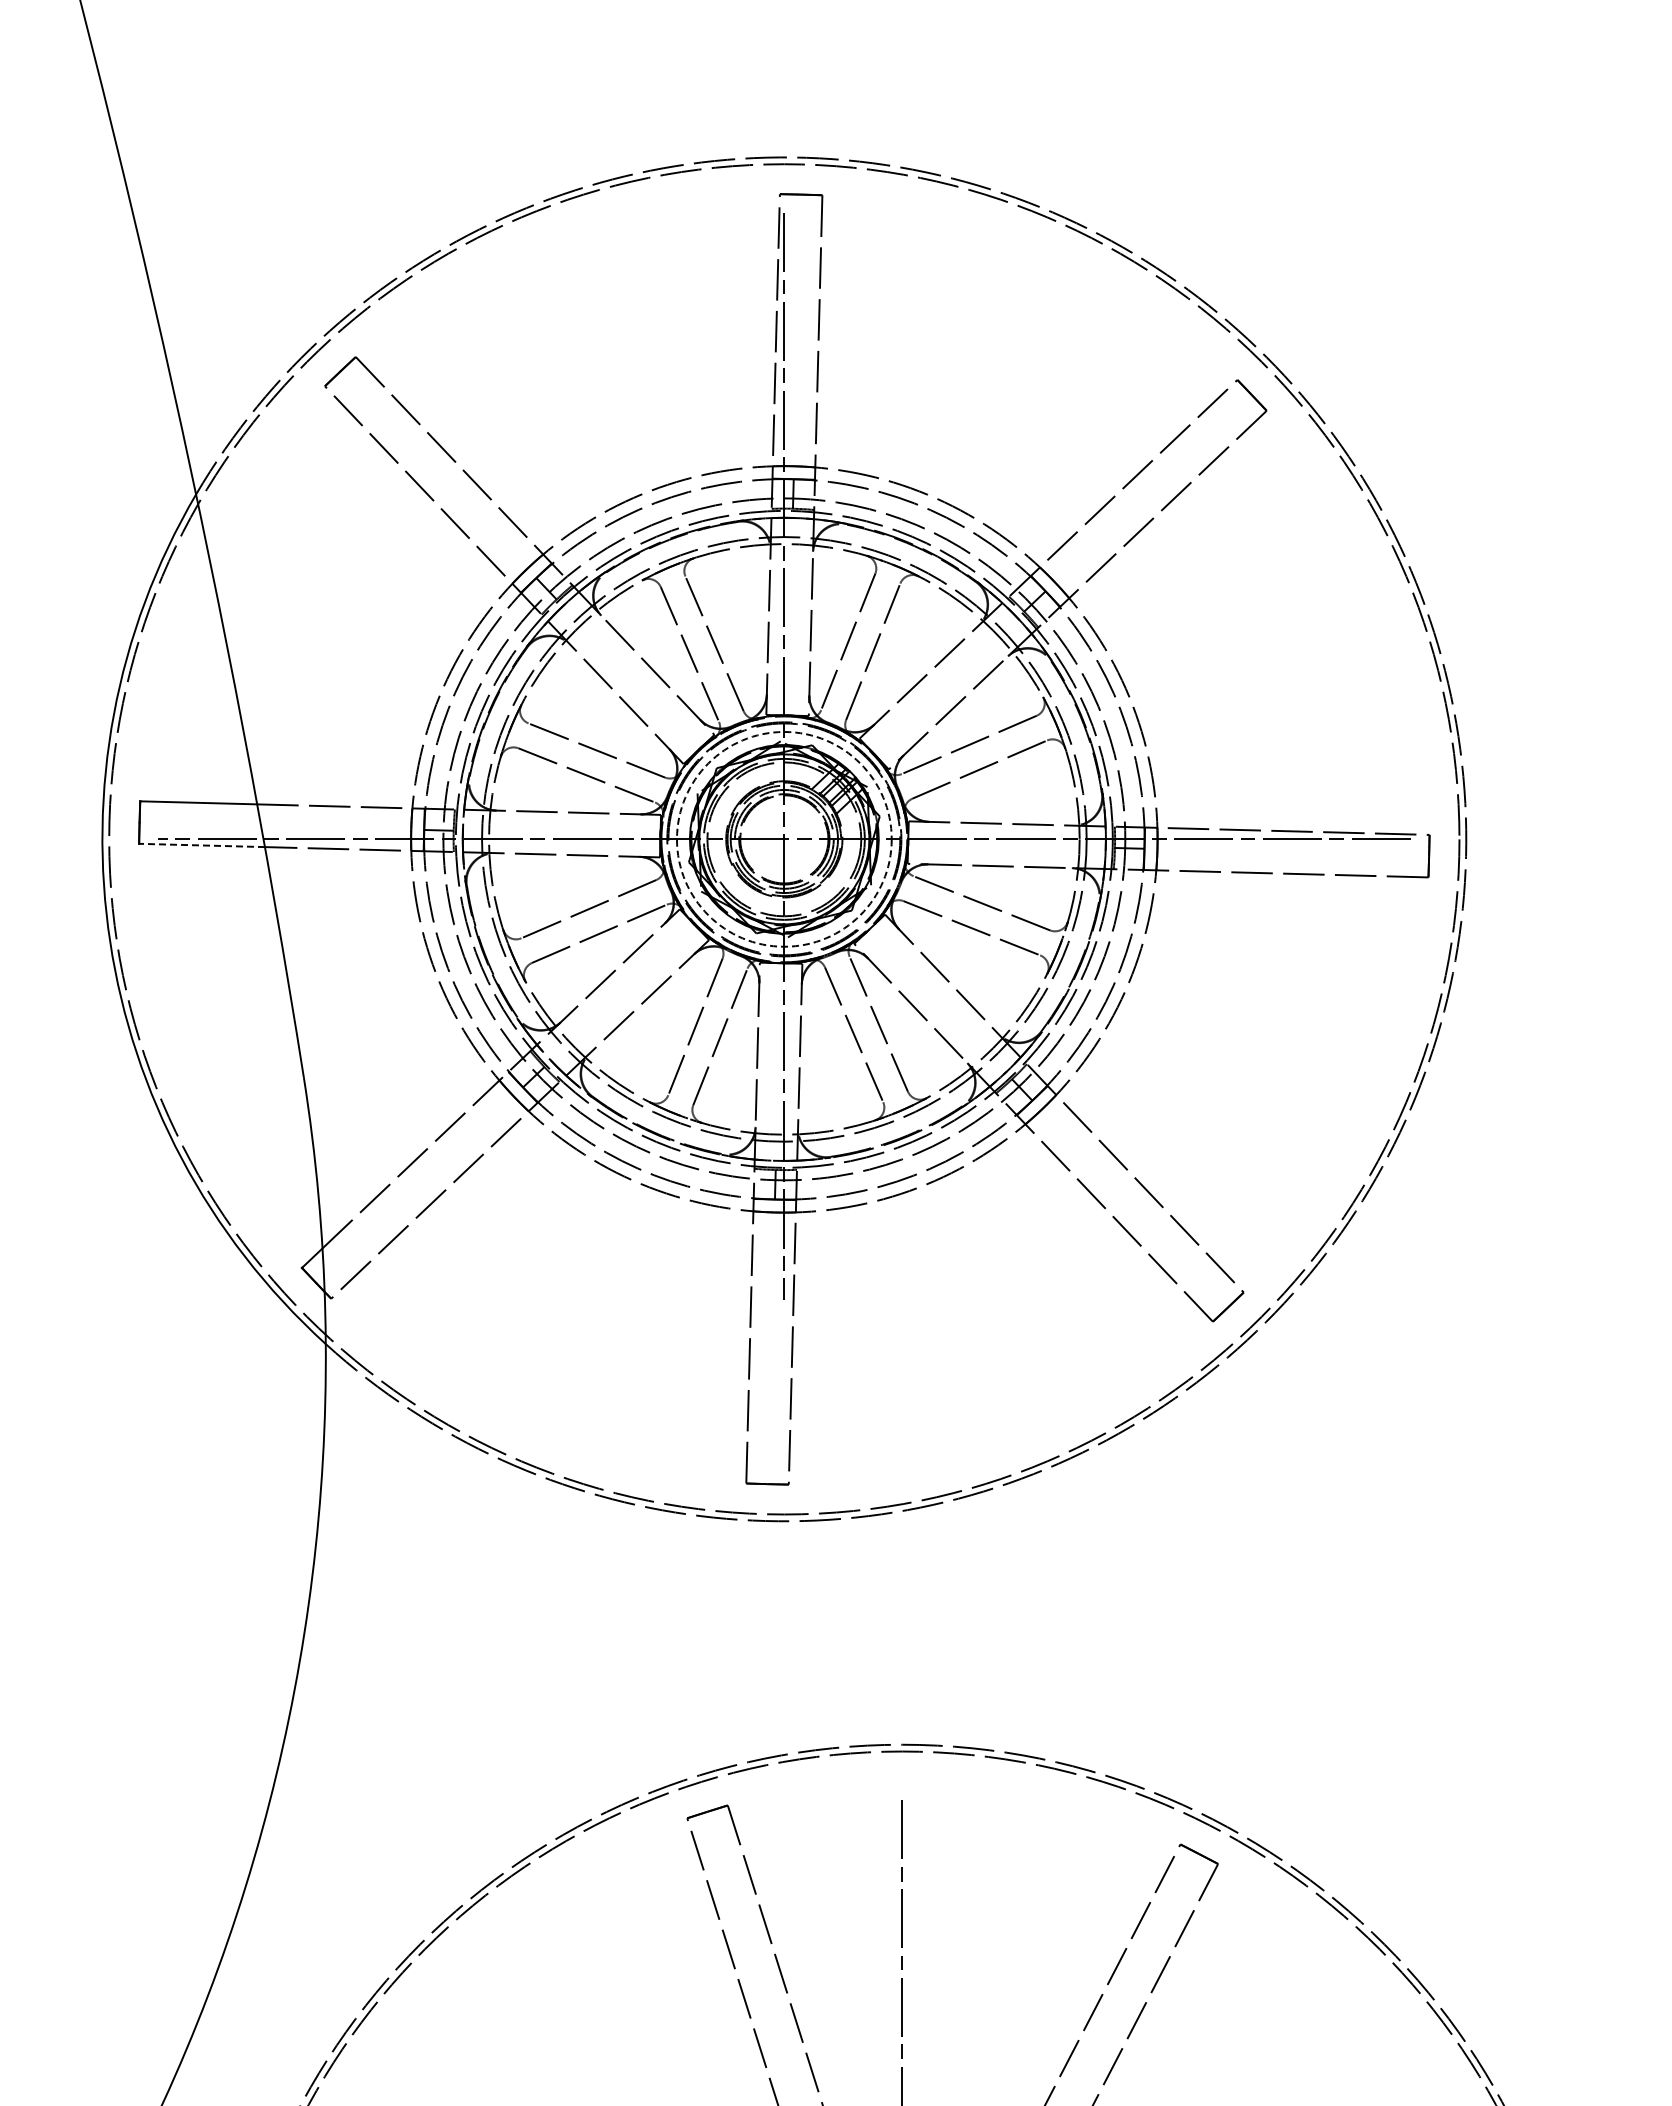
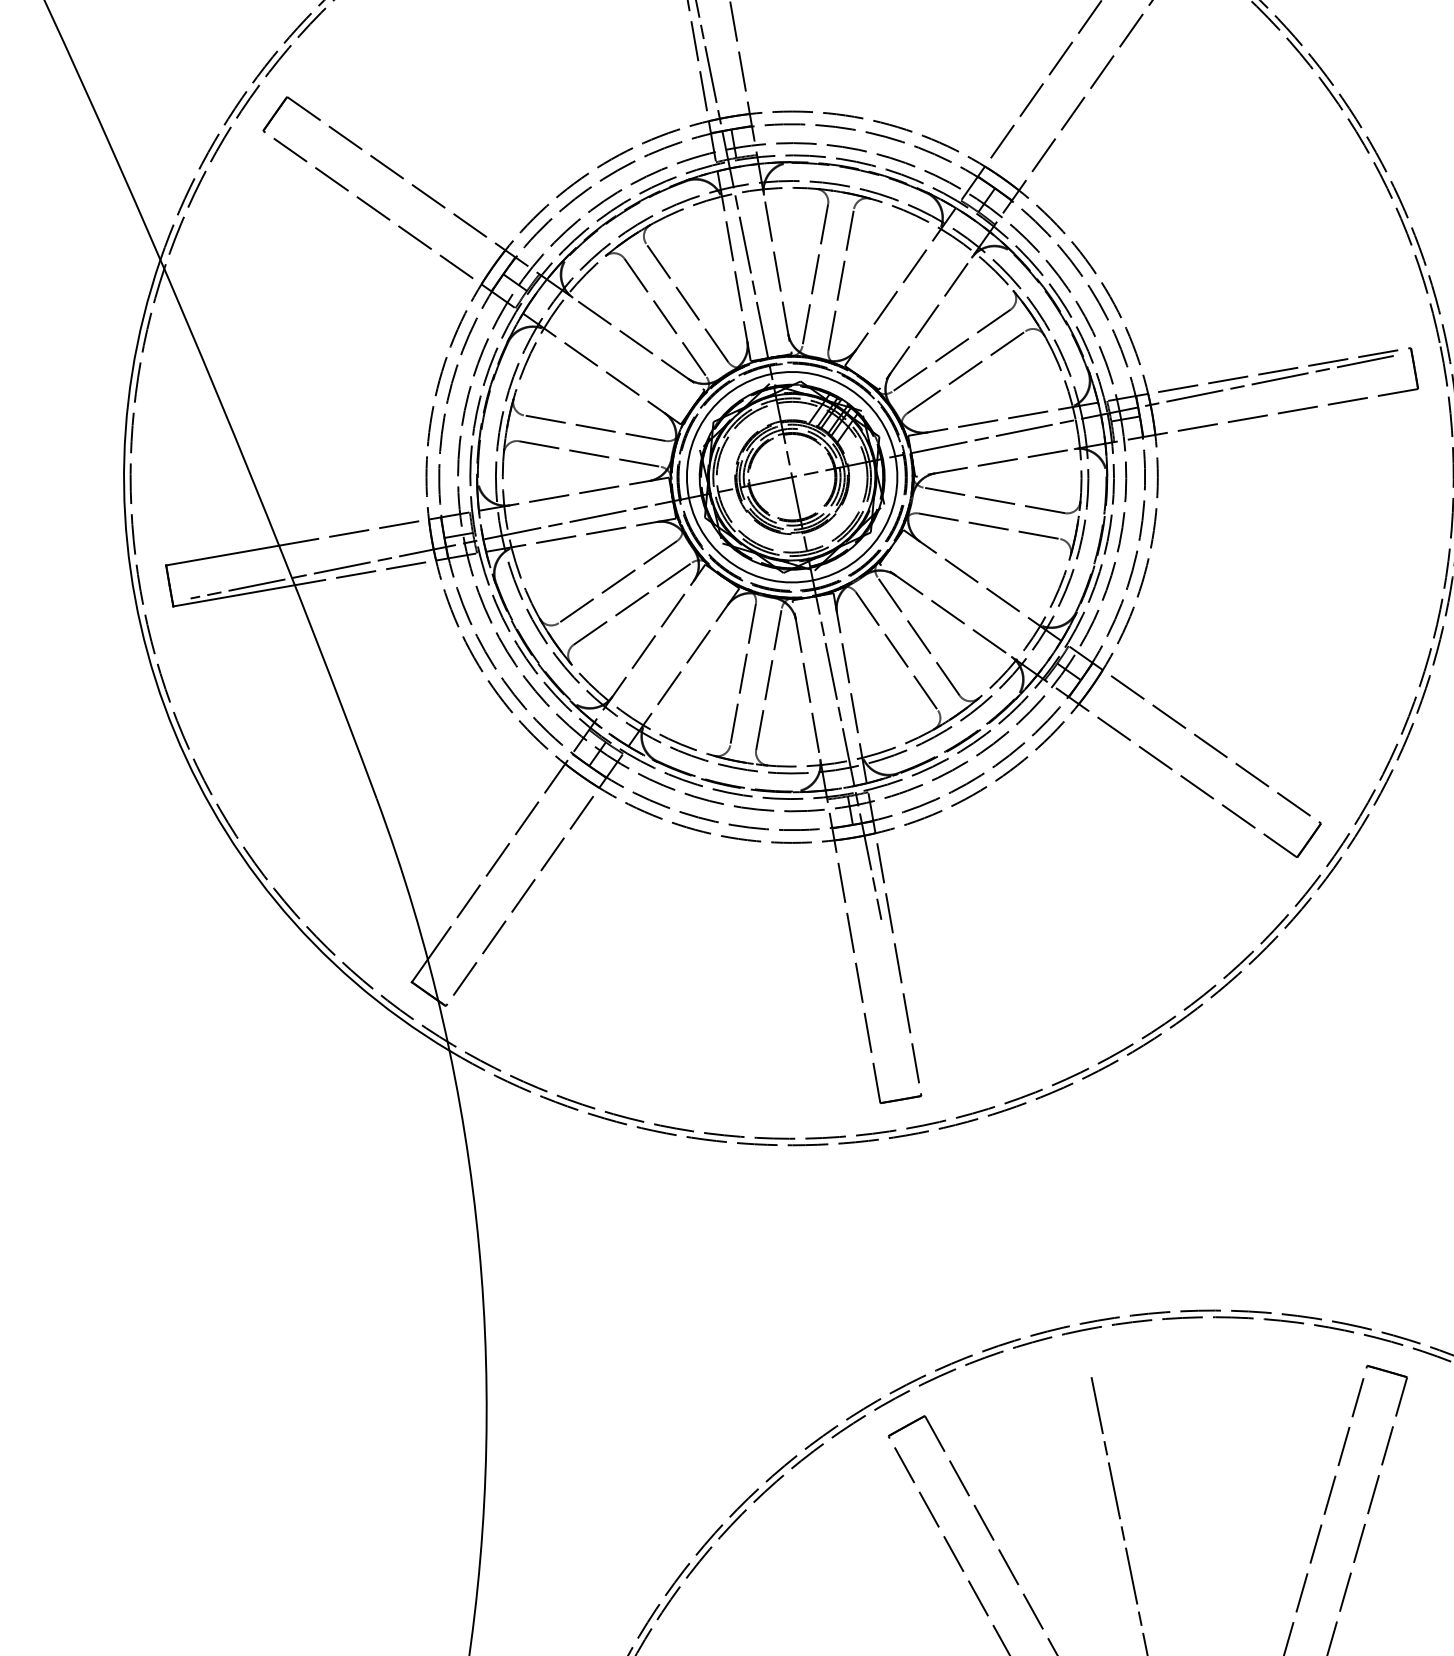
circle: (783, 838) -> (791, 476), dashed -> solid
line: (202, 845) -> (234, 595), dashed -> solid

